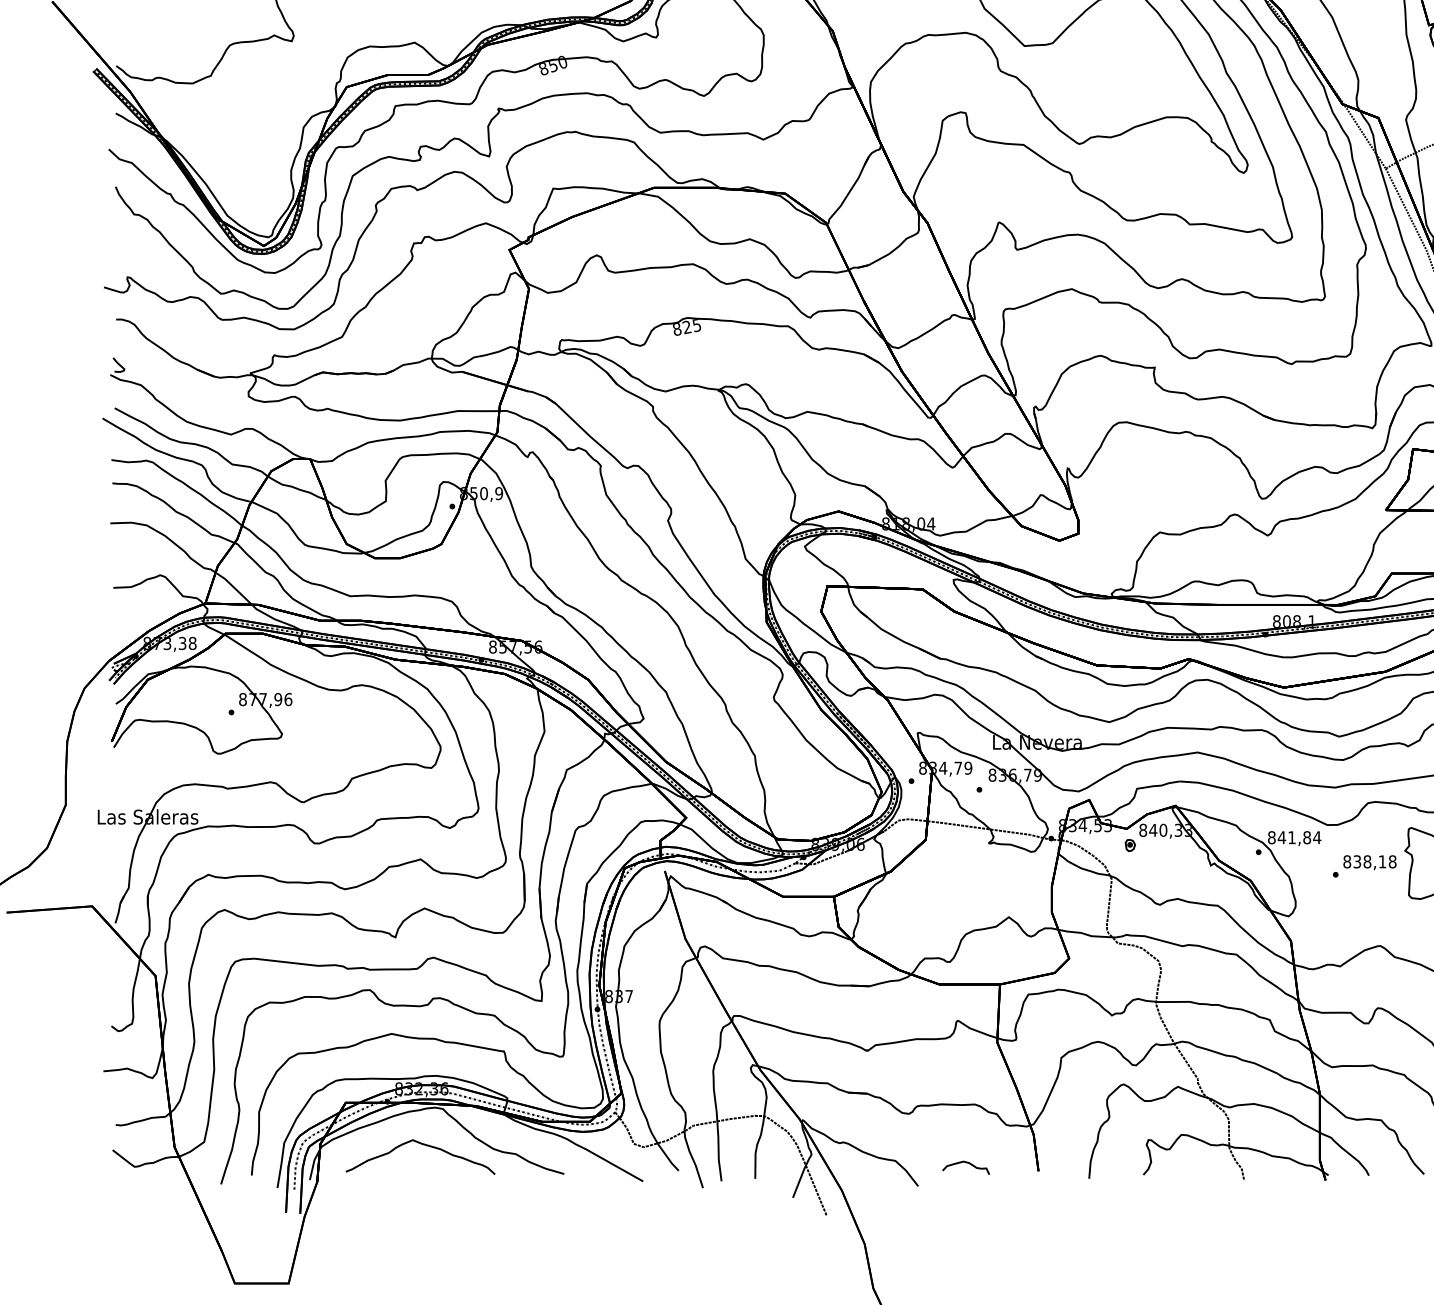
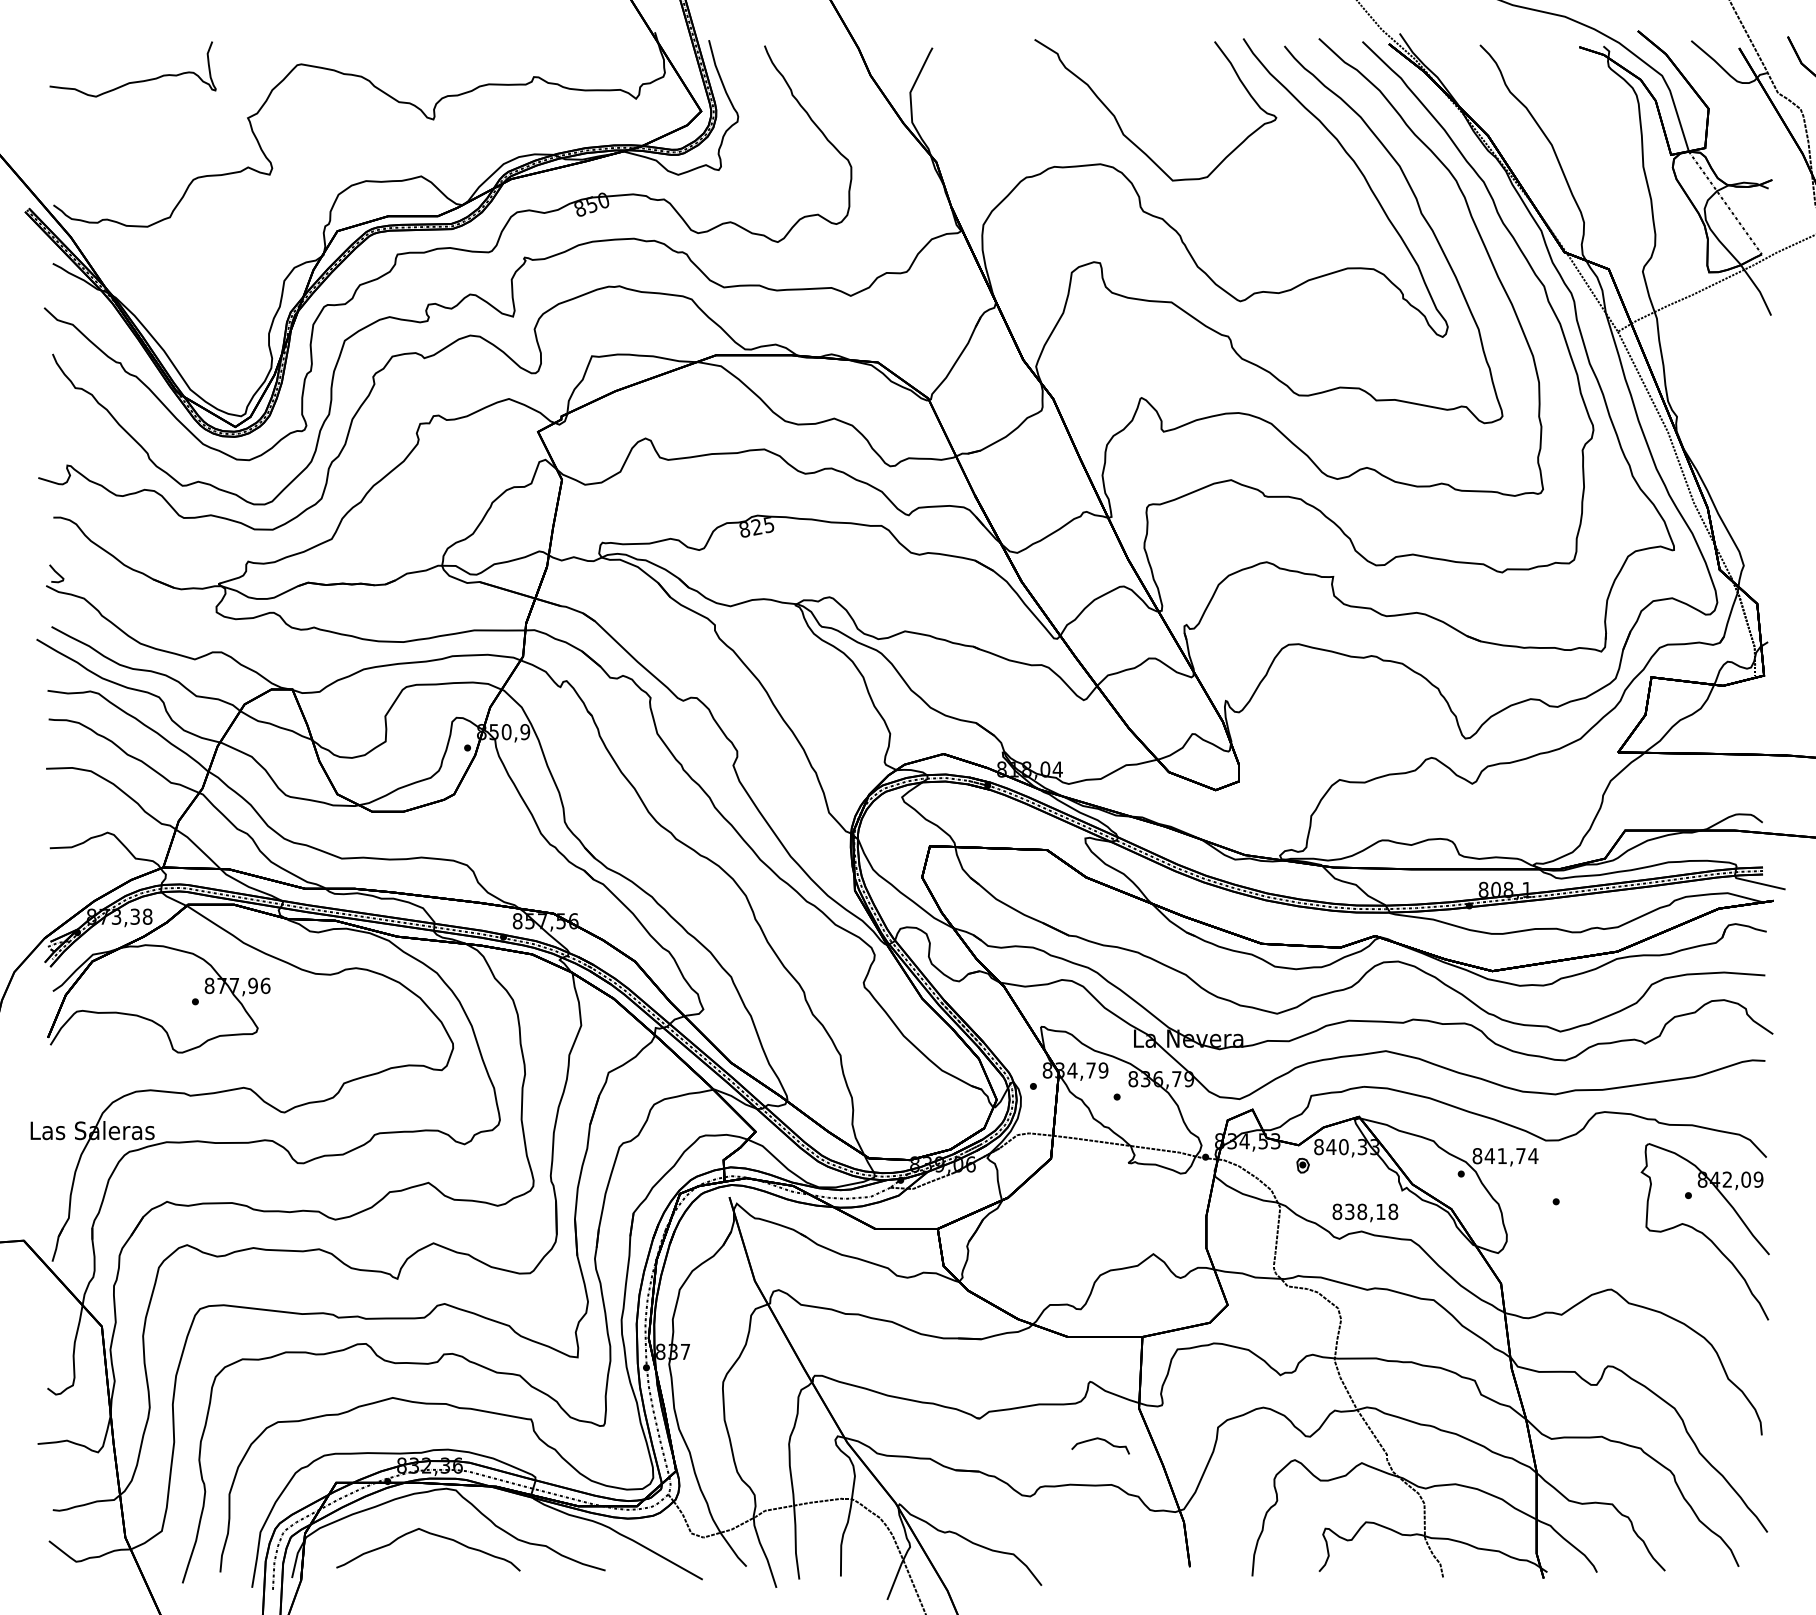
text: (1306, 838) -> (1520, 1156), 841,84 -> 841,74
text: (1370, 862) -> (1365, 1212), moved
curve: (966, 1163) -> (1101, 1440), moved

